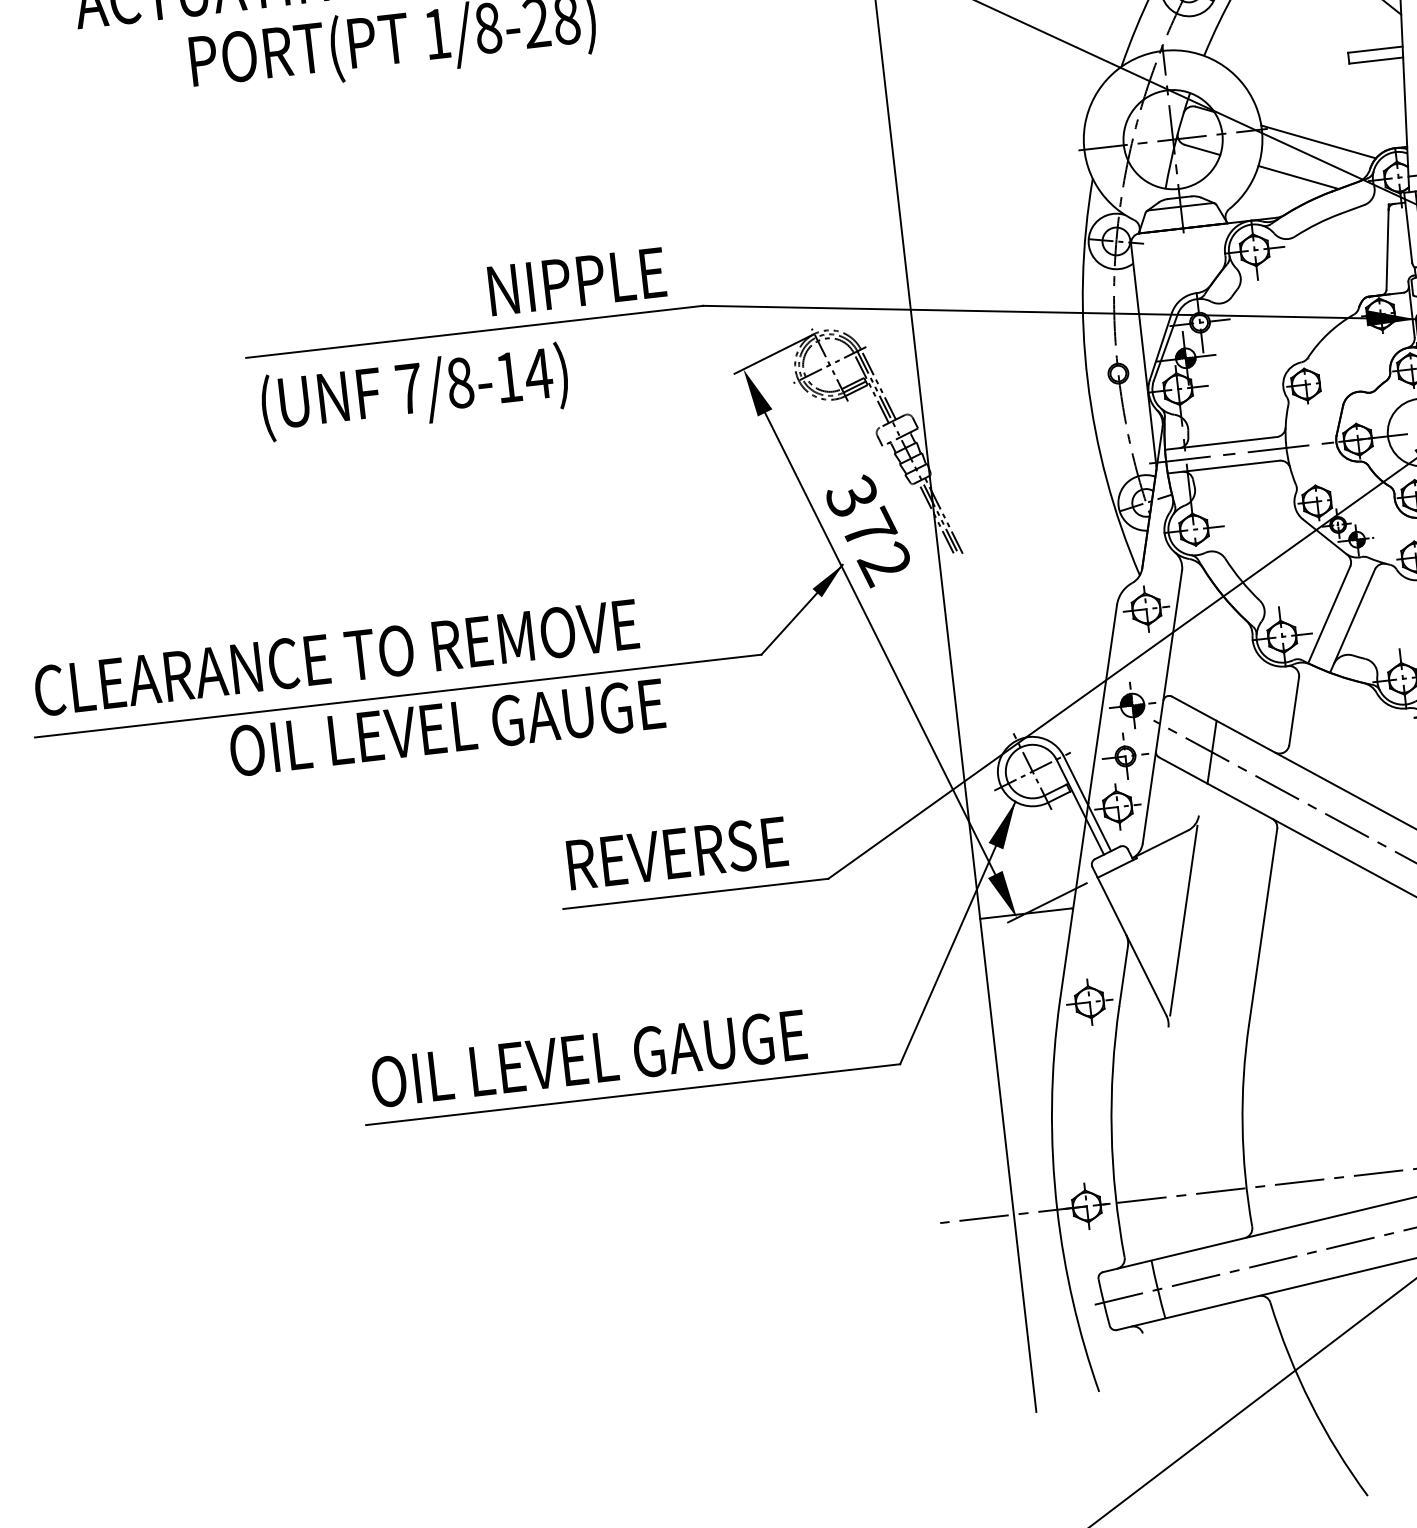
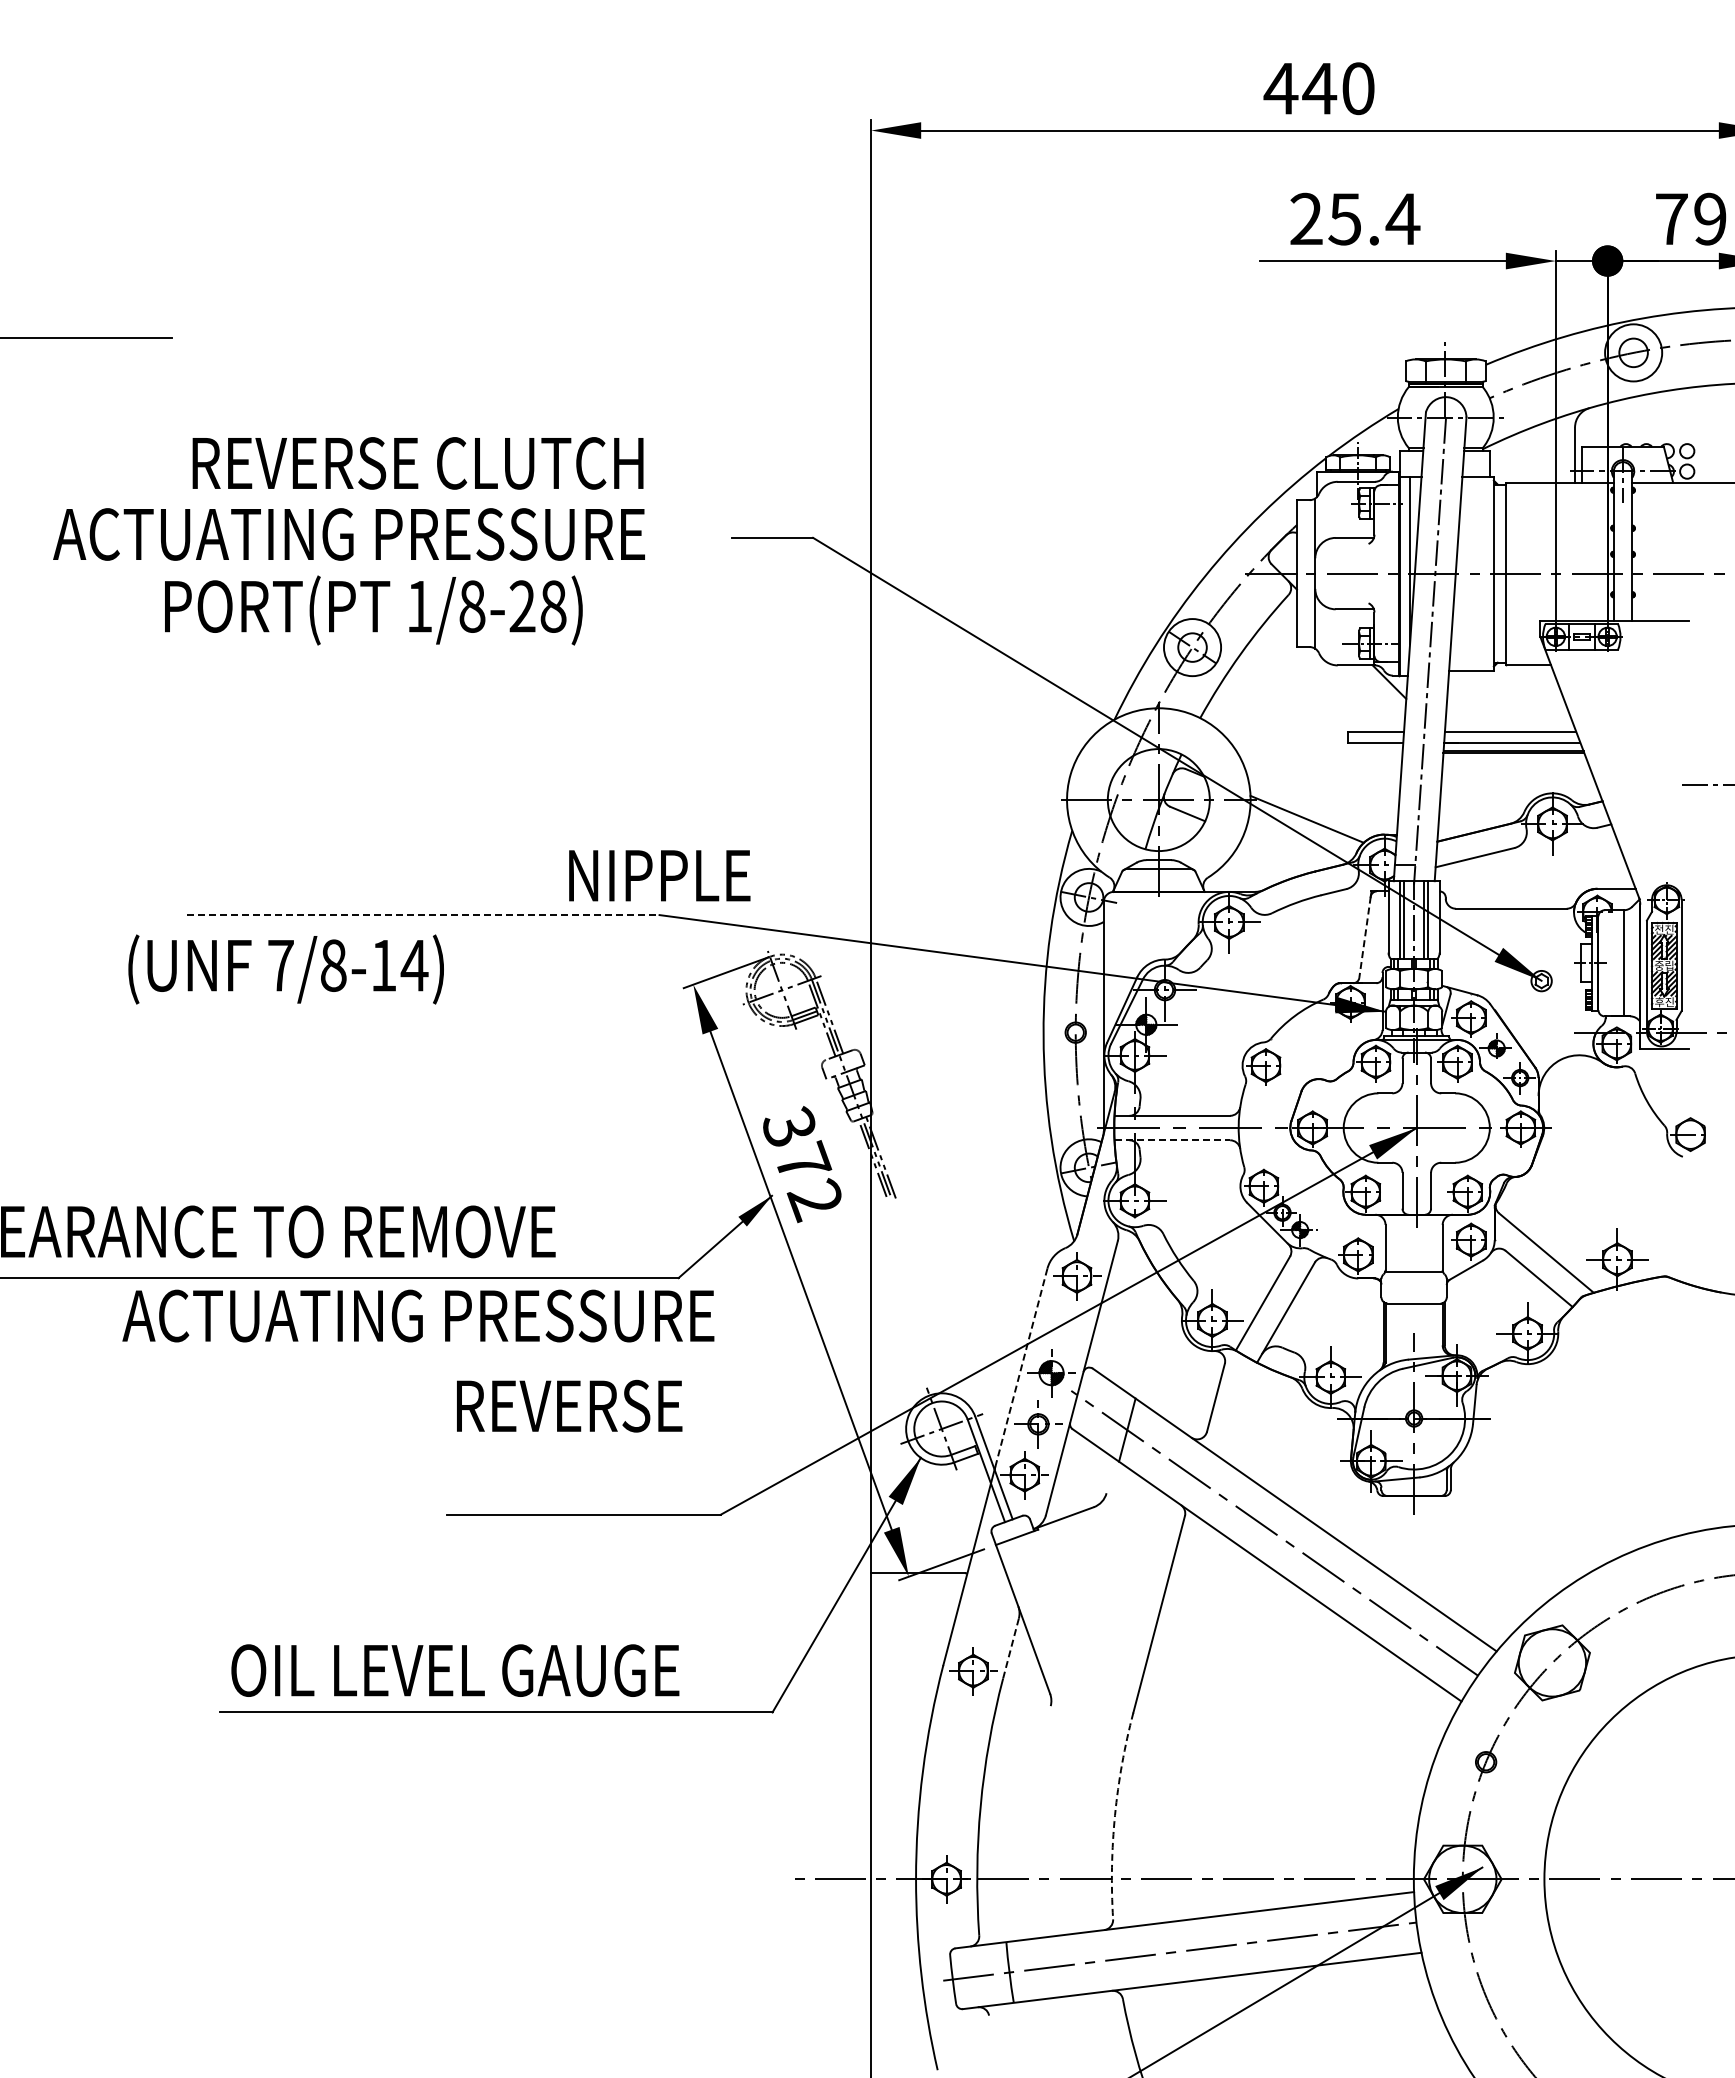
line: (1298, 176) -> (1282, 852), removed
line: (1387, 249) -> (1364, 937), solid -> dashed
text: (576, 281) -> (659, 875), moved
line: (474, 332) -> (423, 915), solid -> dashed
text: (414, 392) -> (285, 969), moved
line: (1223, 467) -> (1172, 1140), solid -> dashed
line: (1102, 704) -> (1021, 1368), solid -> dashed
text: (514, 719) -> (418, 1315), OIL LEVEL GAUGE -> ACTUATING PRESSURE
text: (677, 852) -> (569, 1405), moved
line: (1183, 920) -> (1078, 1598), removed
line: (1123, 977) -> (1010, 1649), solid -> dashed
arc: (1243, 1126) -> (1115, 1815), solid -> dashed

